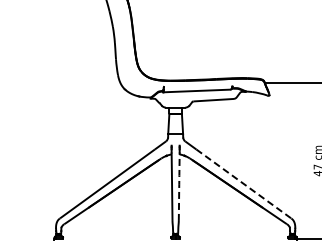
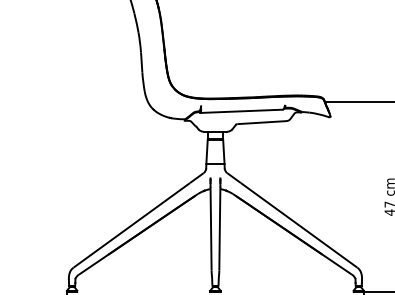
line: (179, 184) -> (220, 225), dashed -> solid
line: (244, 184) -> (299, 225), dashed -> solid

